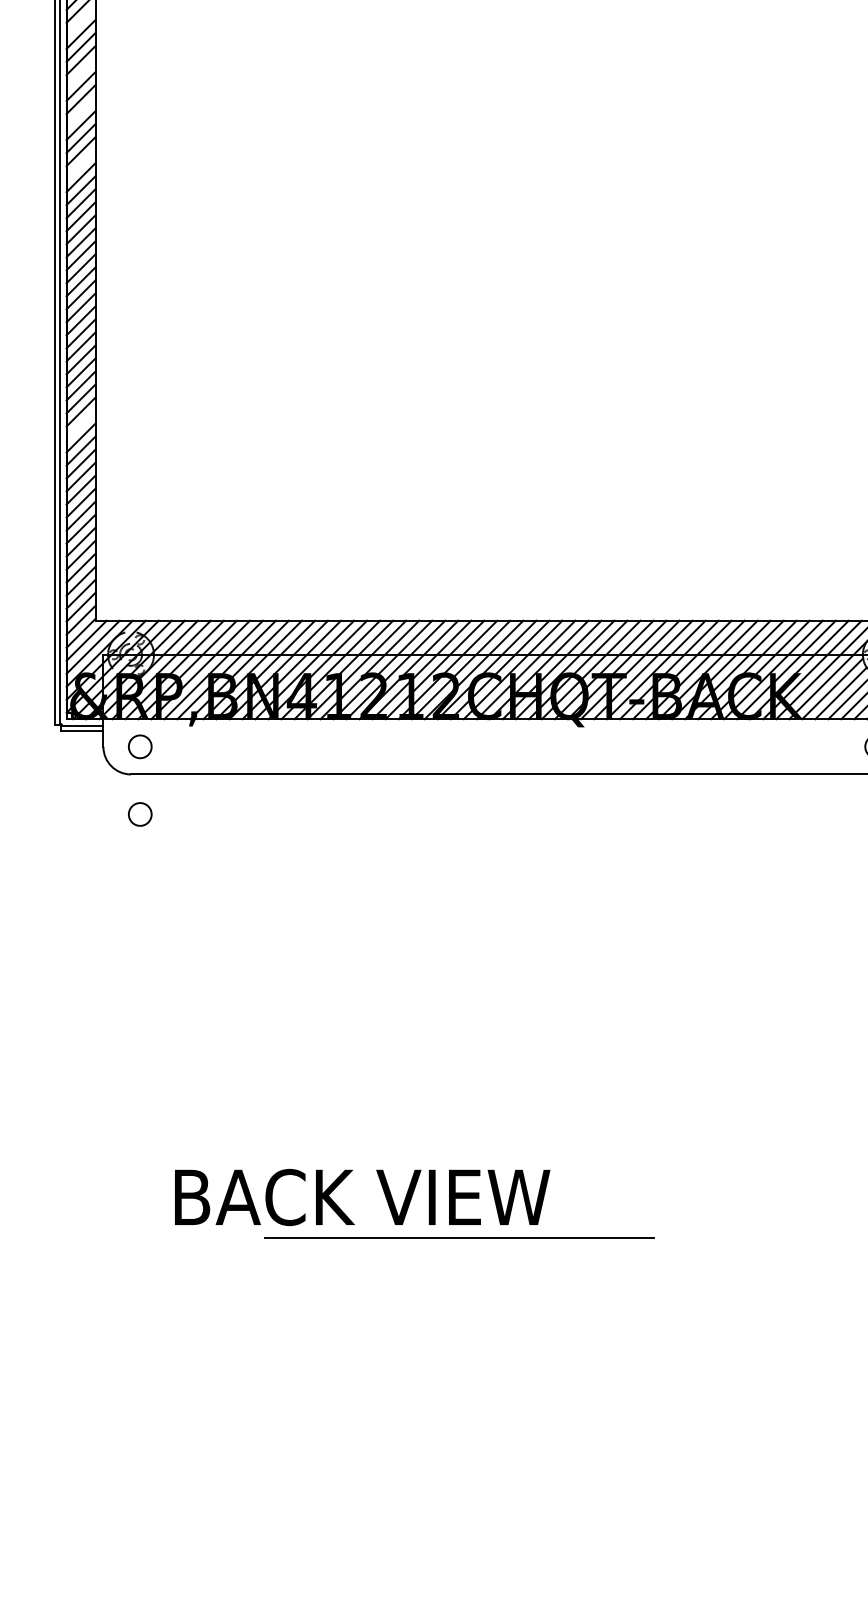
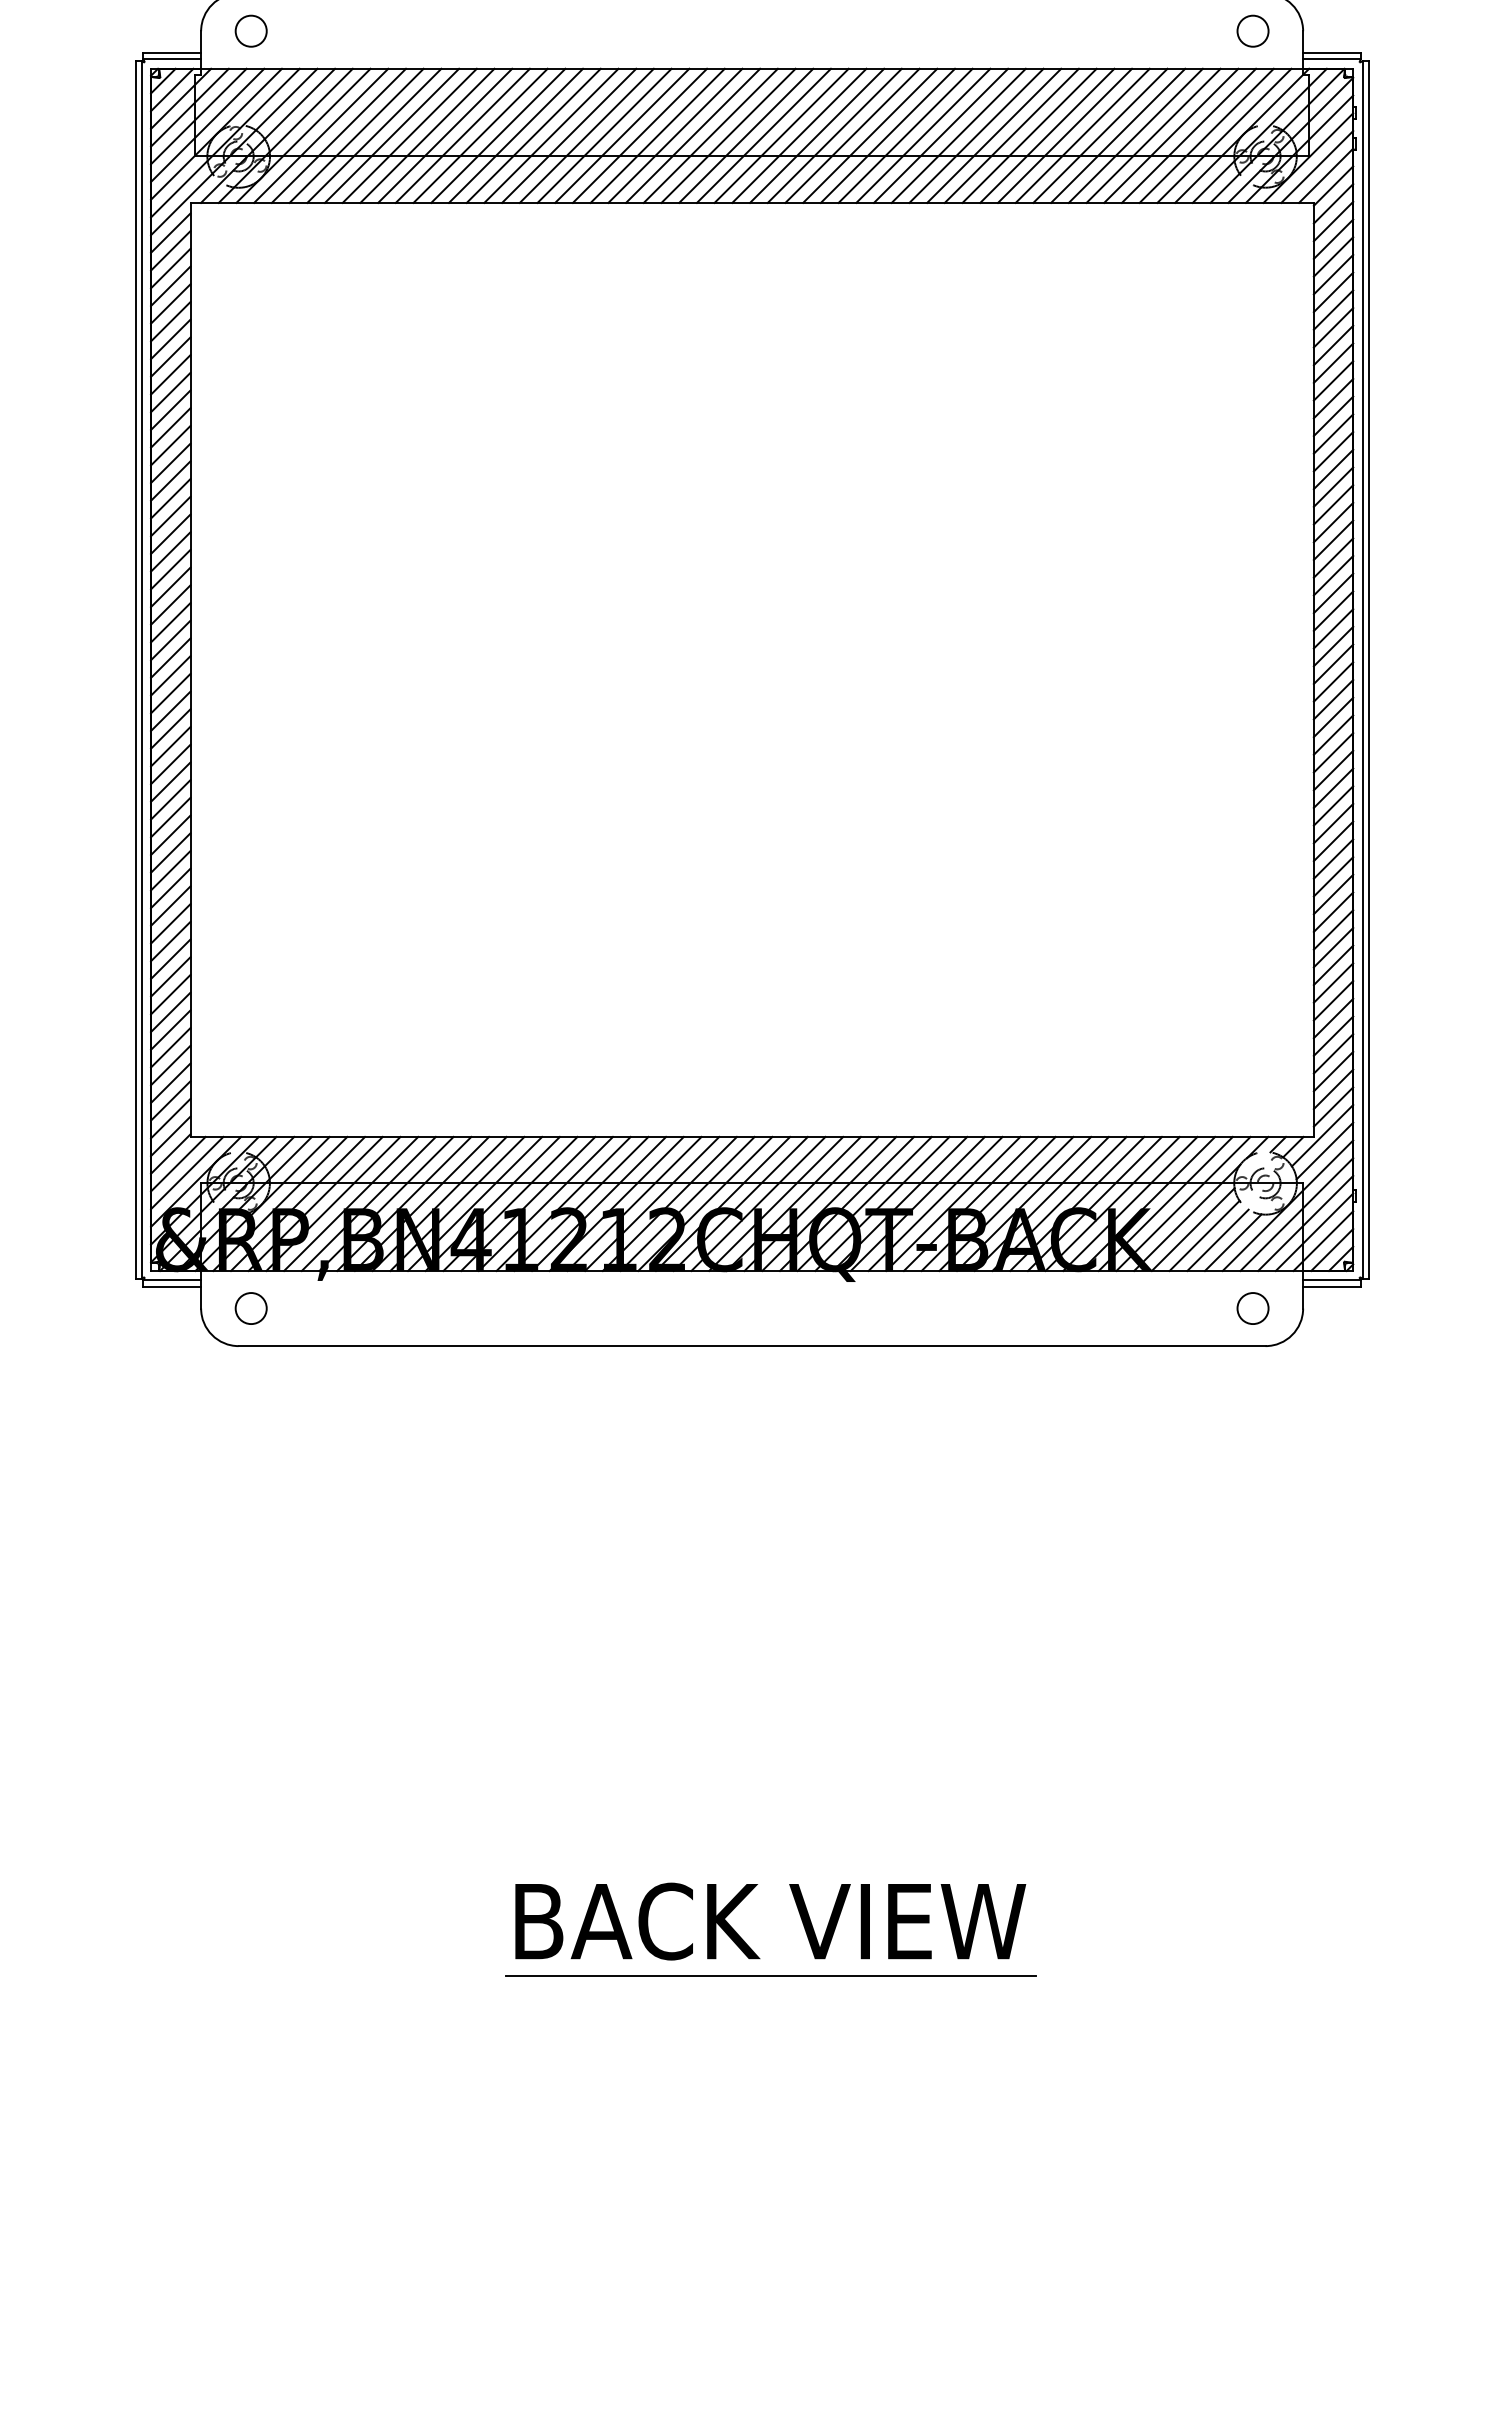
line: (80, 21) -> (170, 321), added
line: (80, 73) -> (170, 392), added
line: (80, 112) -> (170, 445), added
line: (80, 164) -> (170, 516), added
line: (80, 424) -> (170, 870), added
circle: (139, 814) -> (250, 1400), removed
text: (362, 1197) -> (770, 1921), moved
line: (459, 1237) -> (770, 1975), moved

